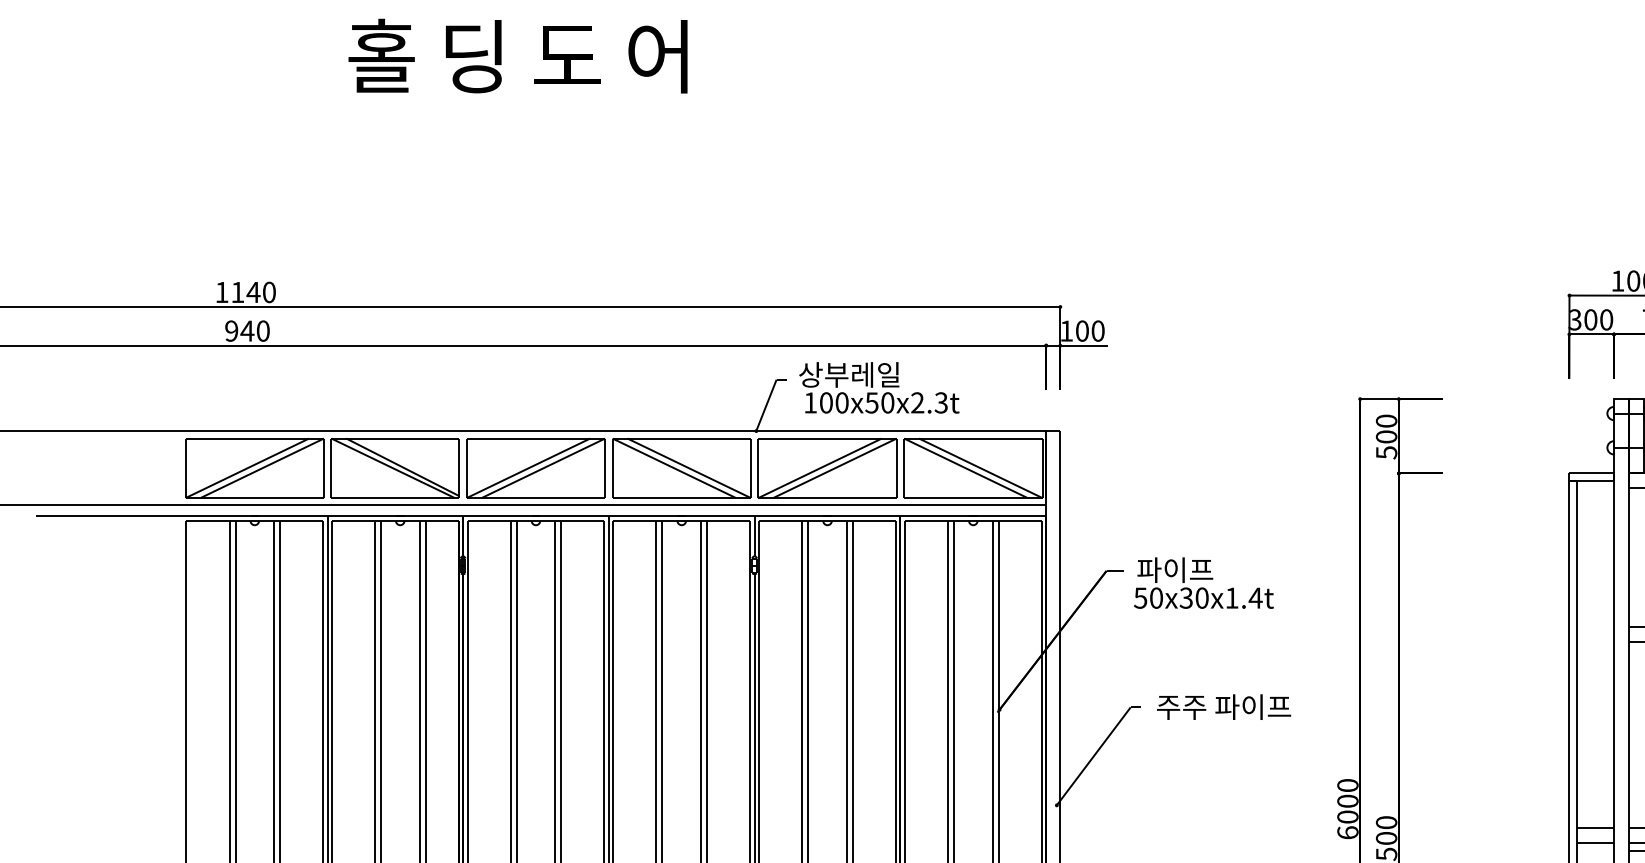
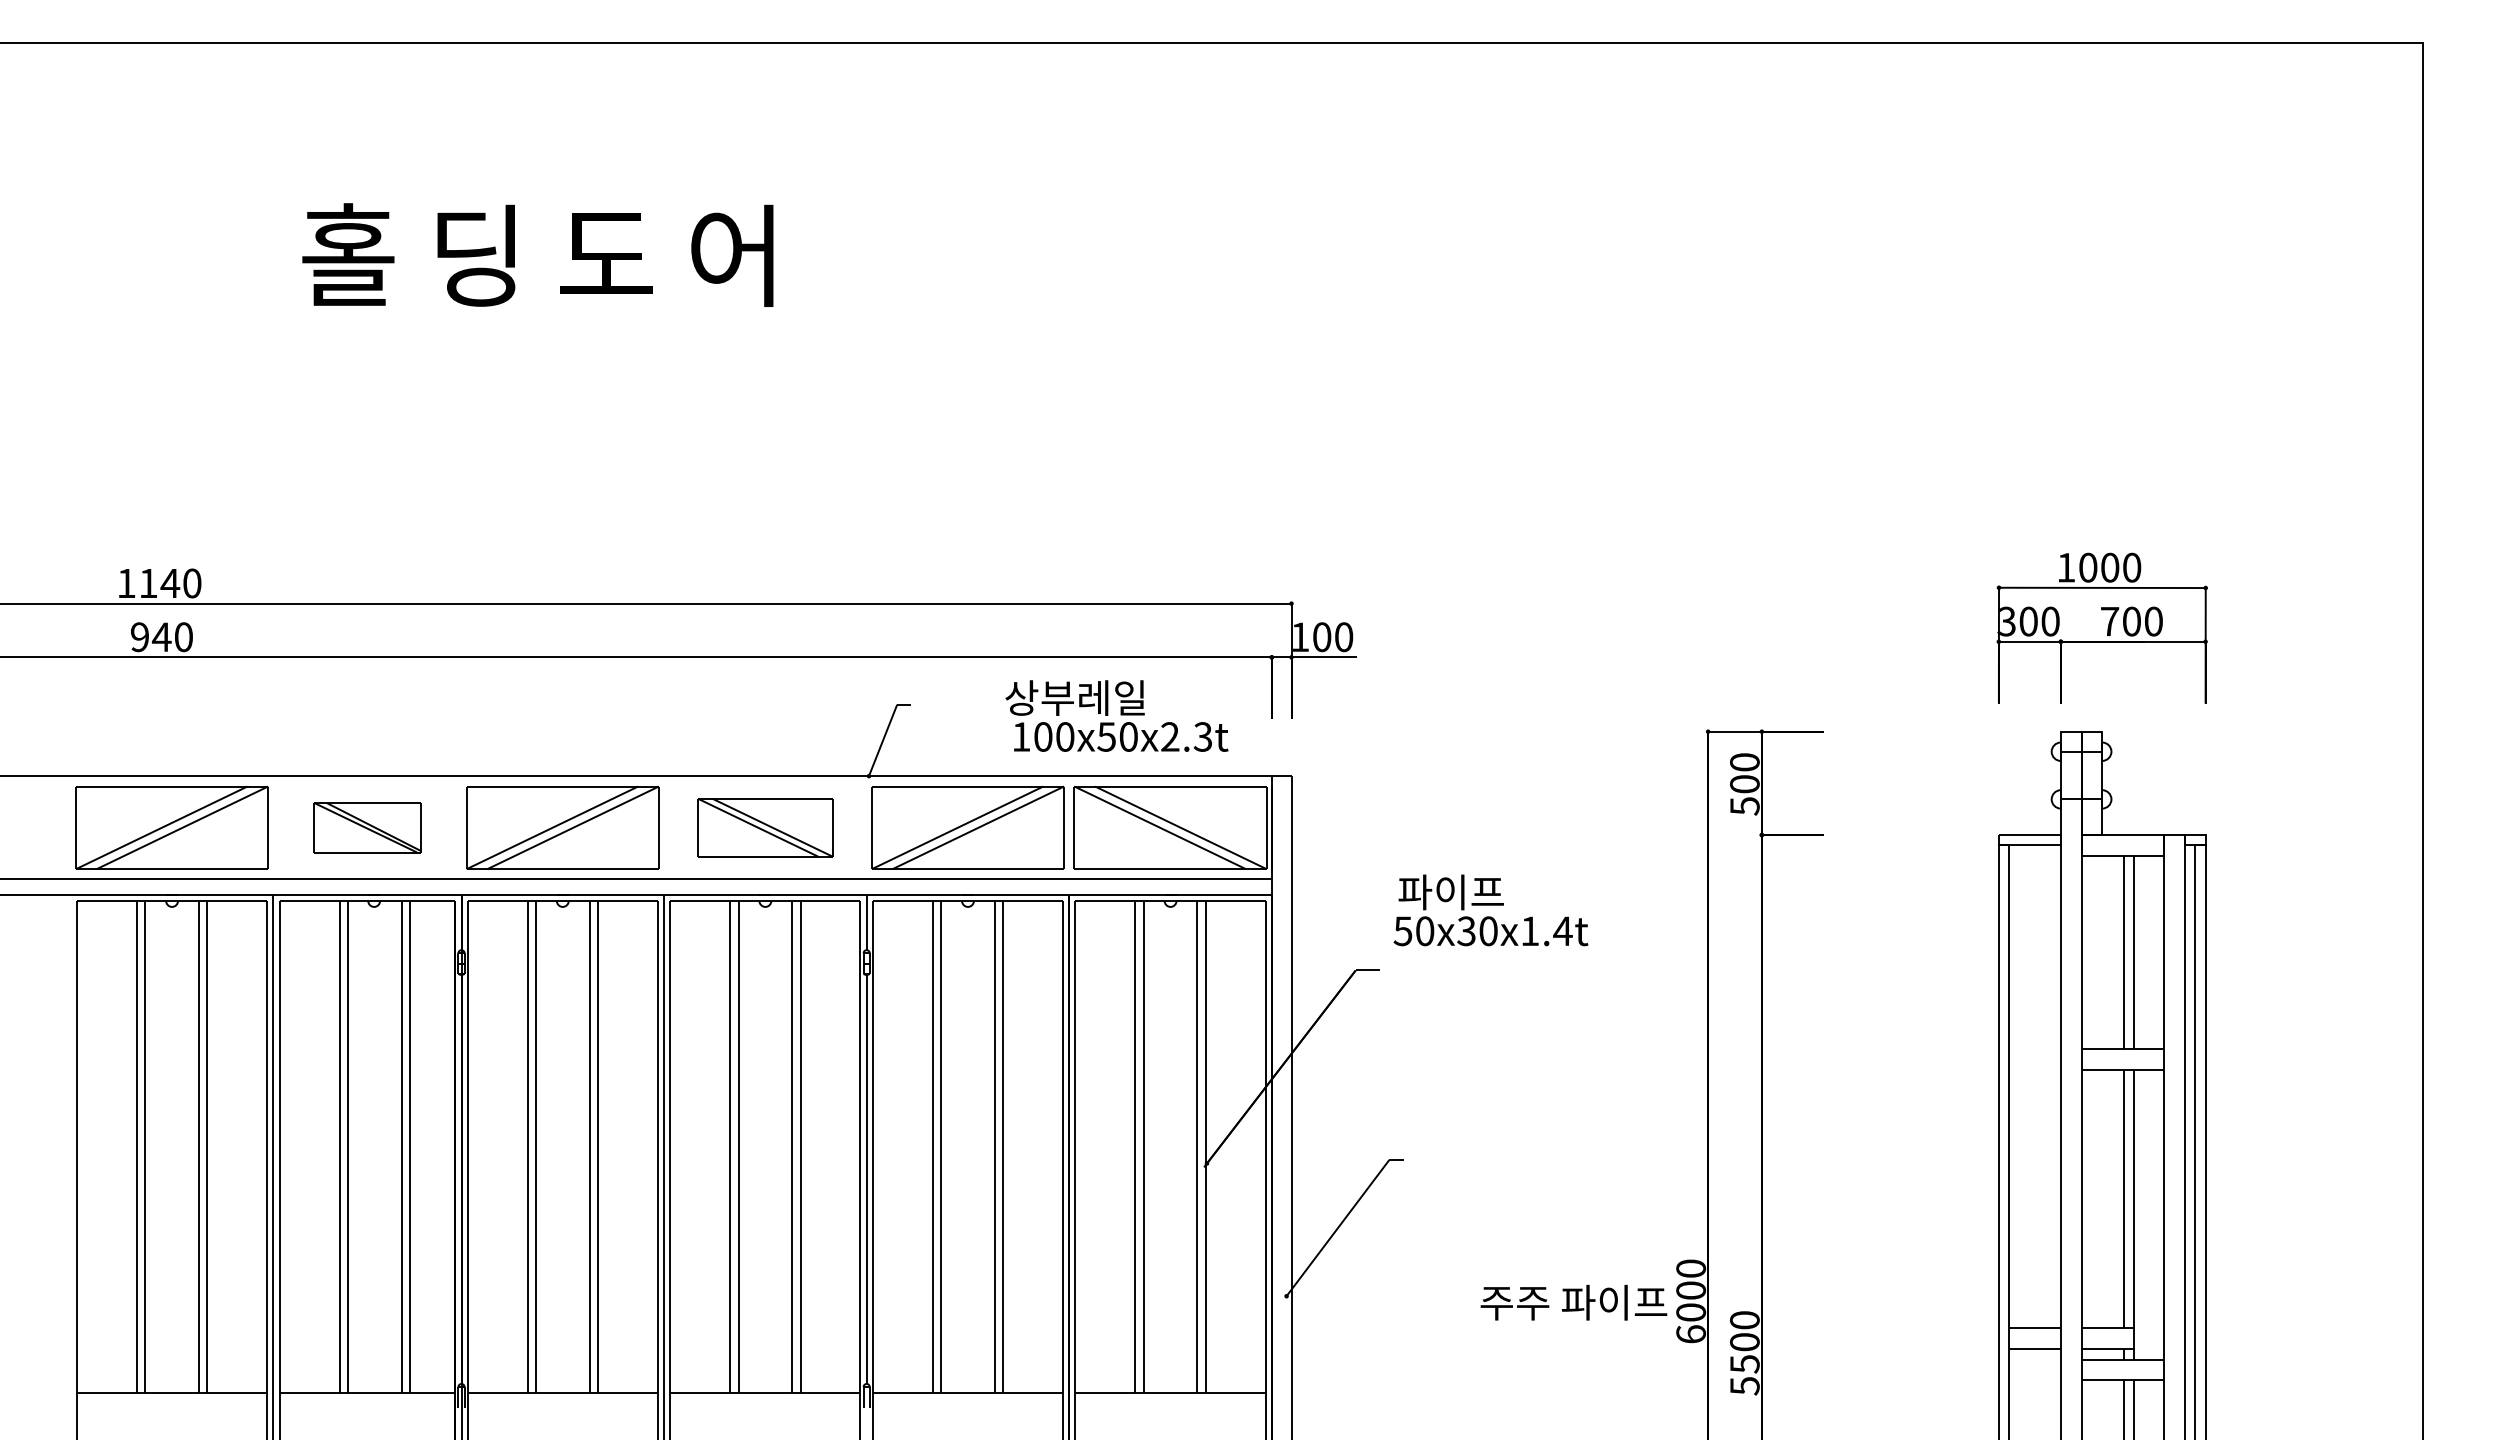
text: (879, 387) -> (1116, 715), moved
part: (395, 468) -> (367, 827), size x0.6
part: (681, 468) -> (765, 827), size x0.7
text: (1203, 583) -> (1490, 910), moved
text: (1223, 706) -> (1573, 1302), moved

